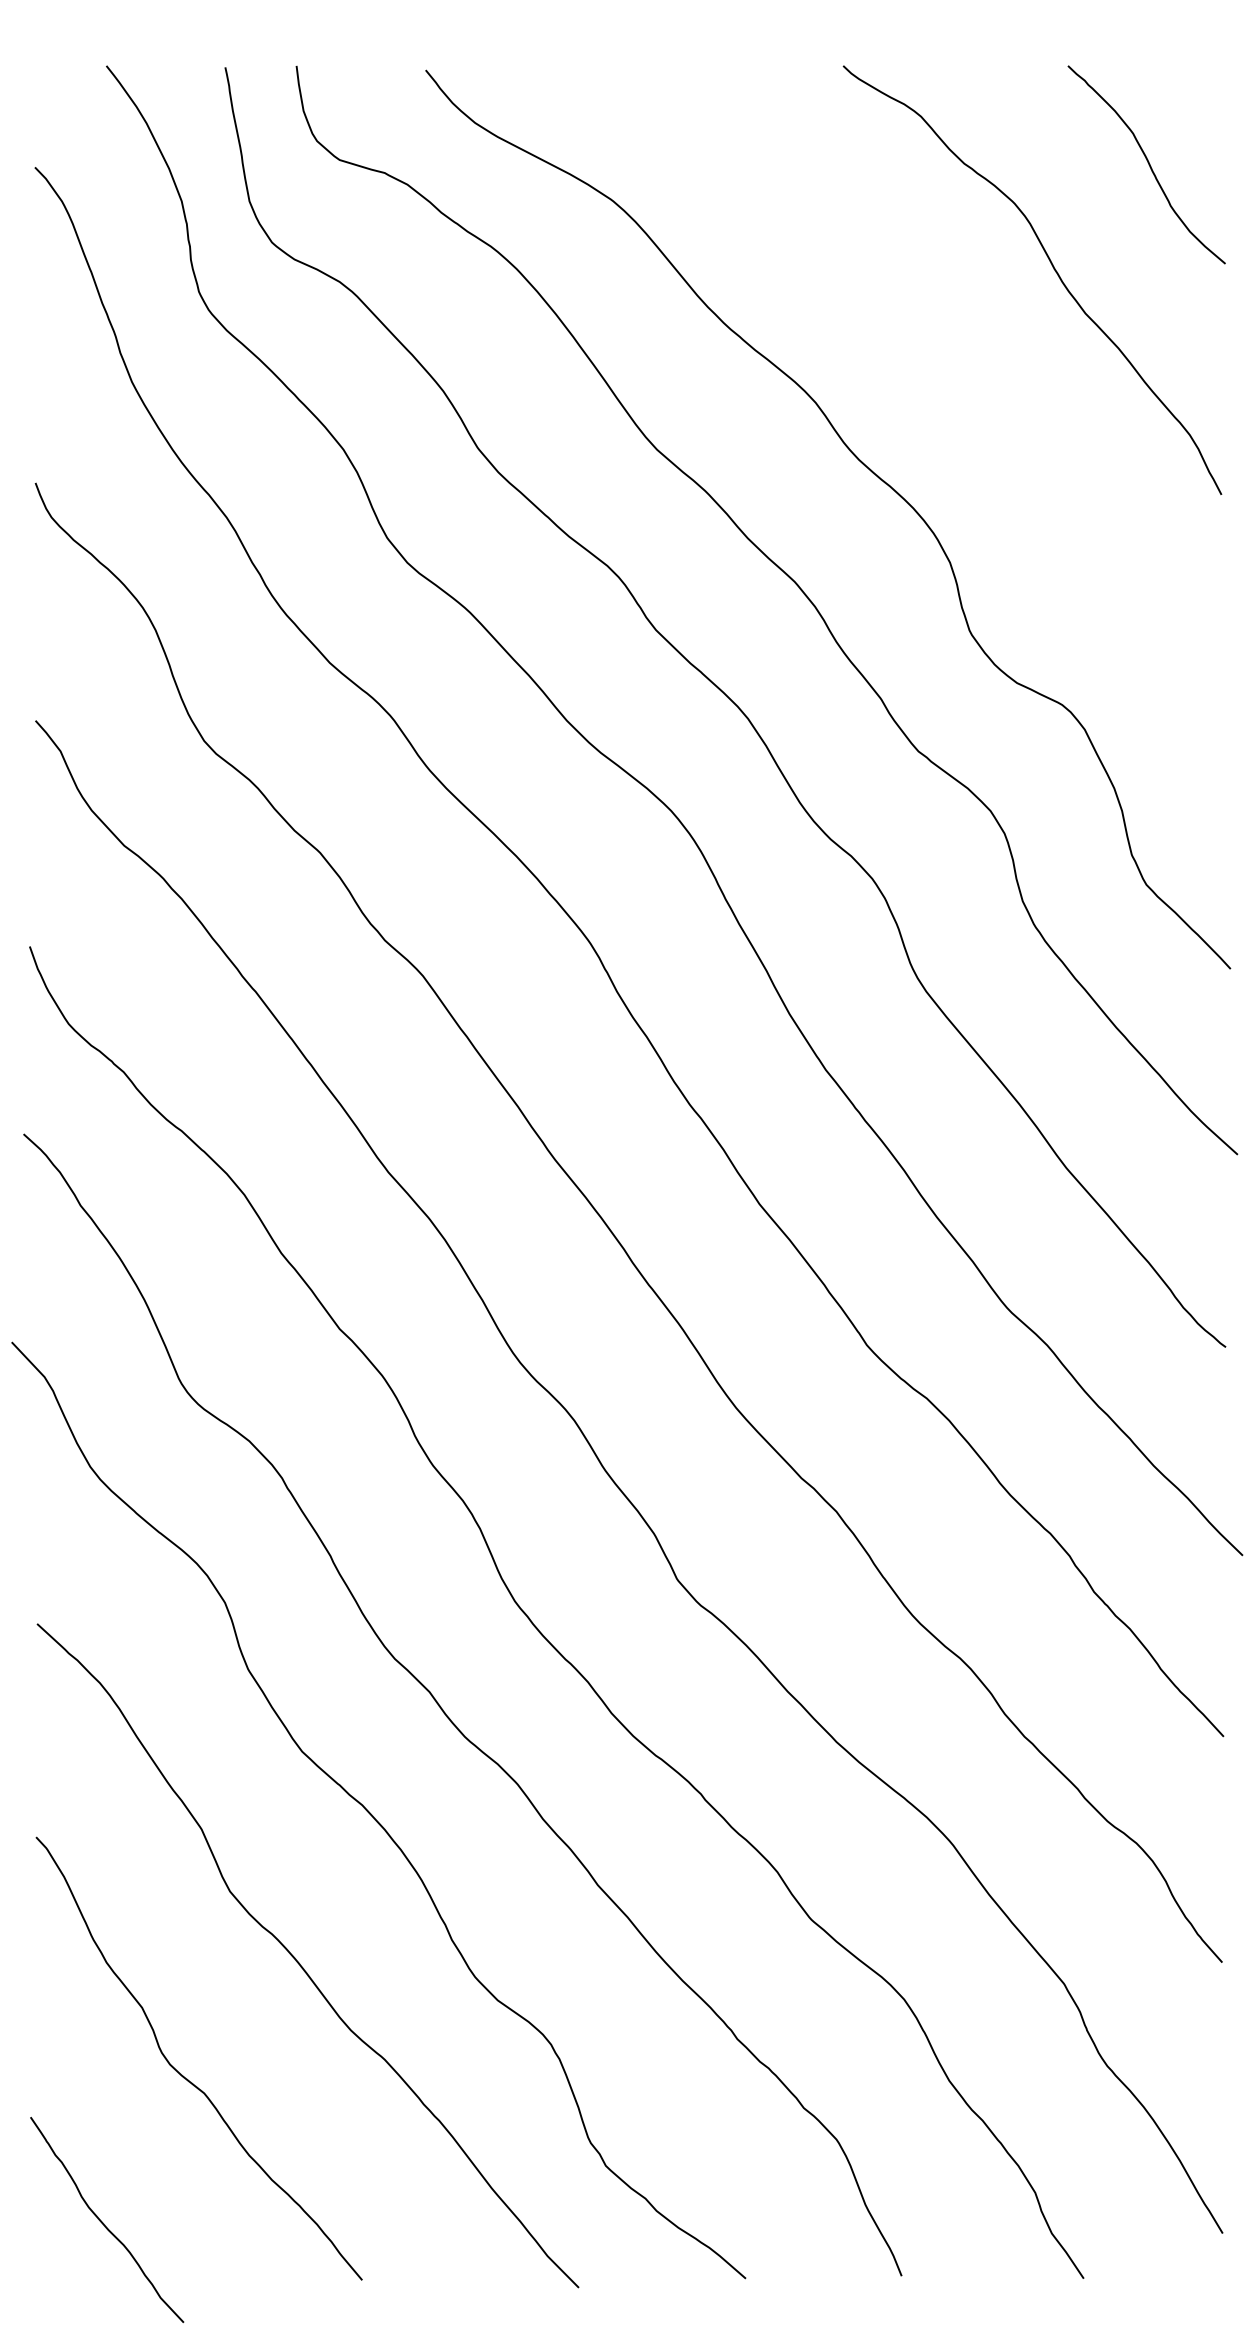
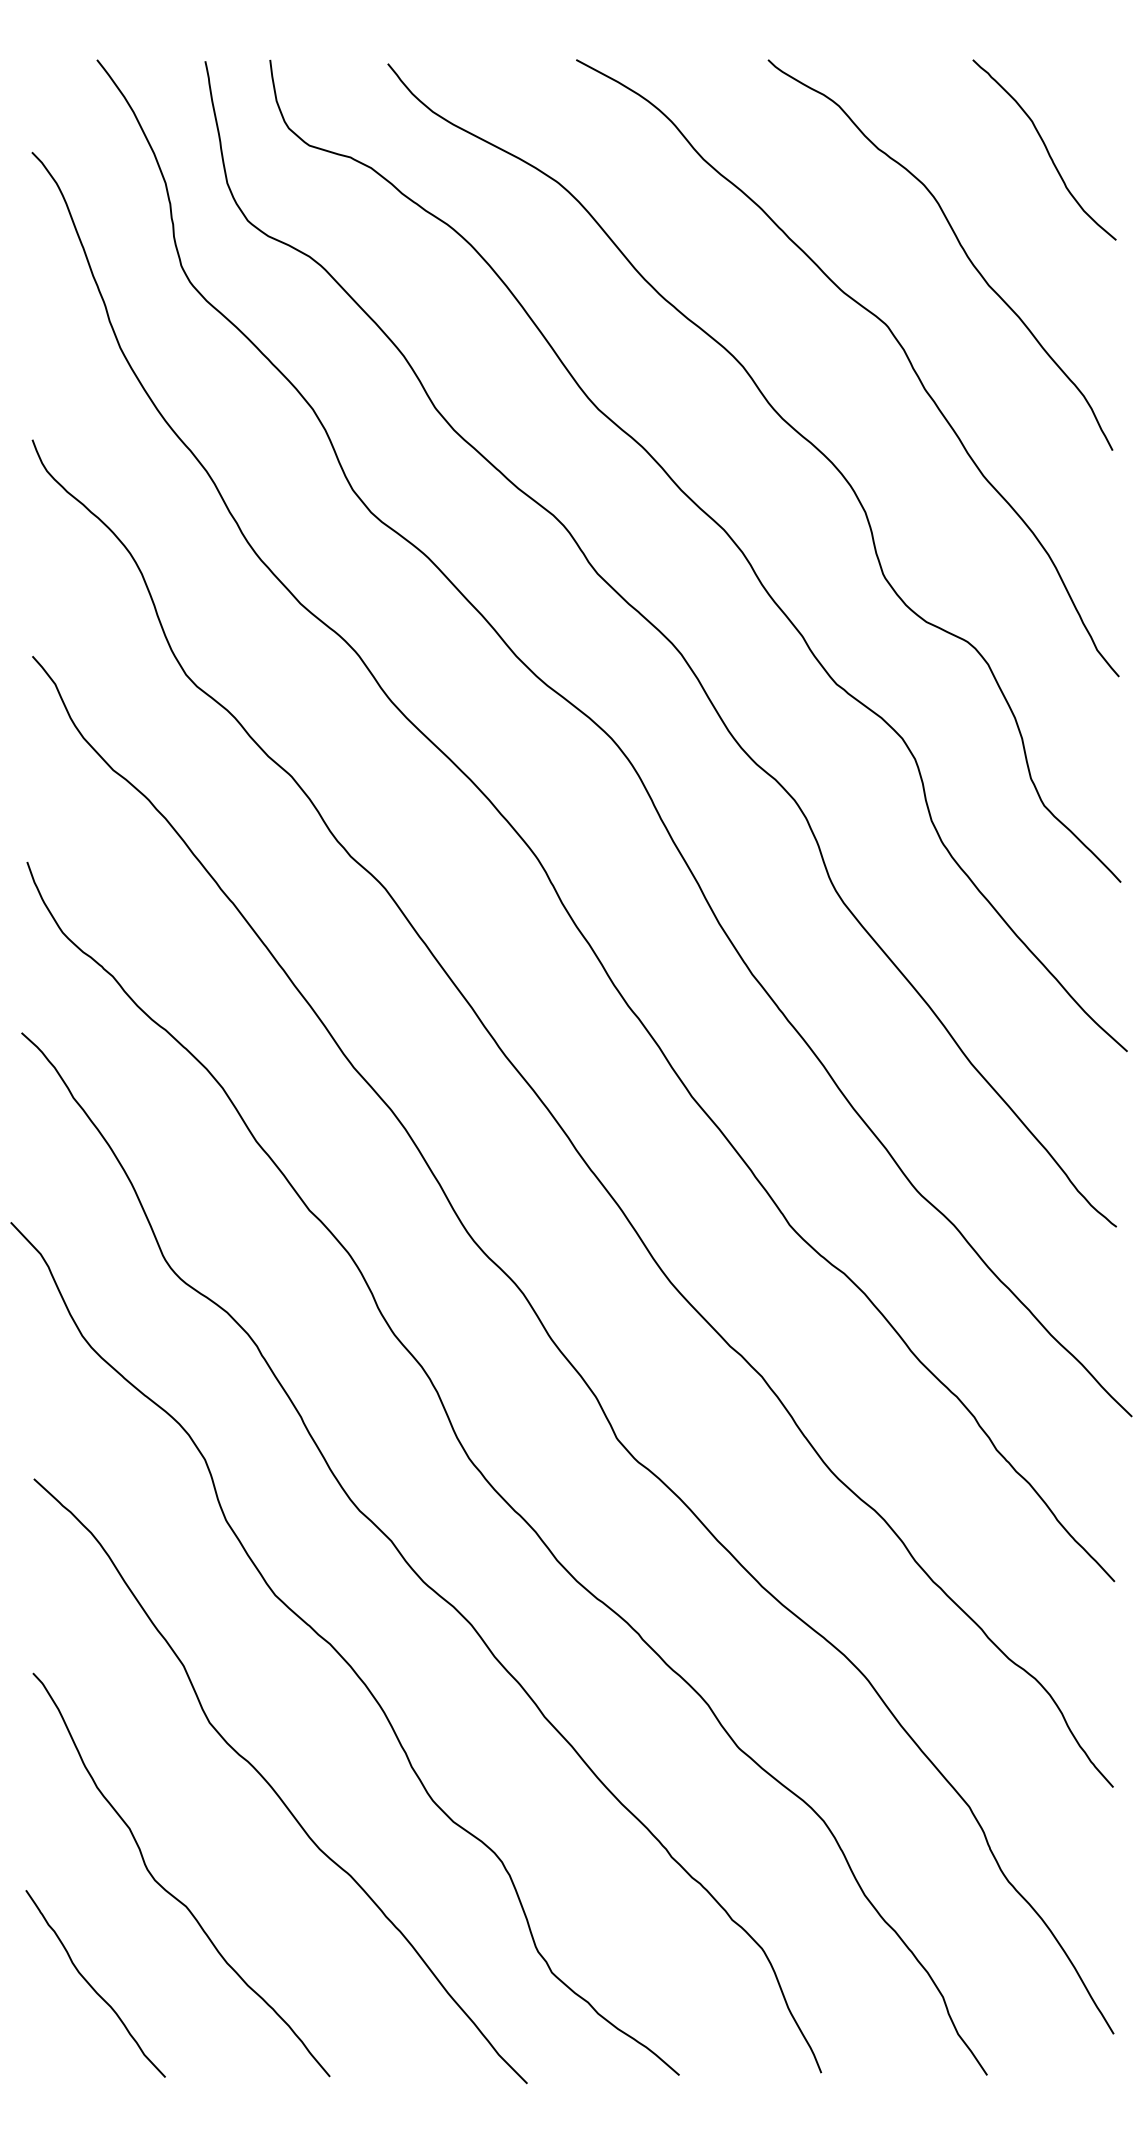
curve: (981, 371) -> (894, 338), added
curve: (103, 2222) -> (92, 1986), moved

